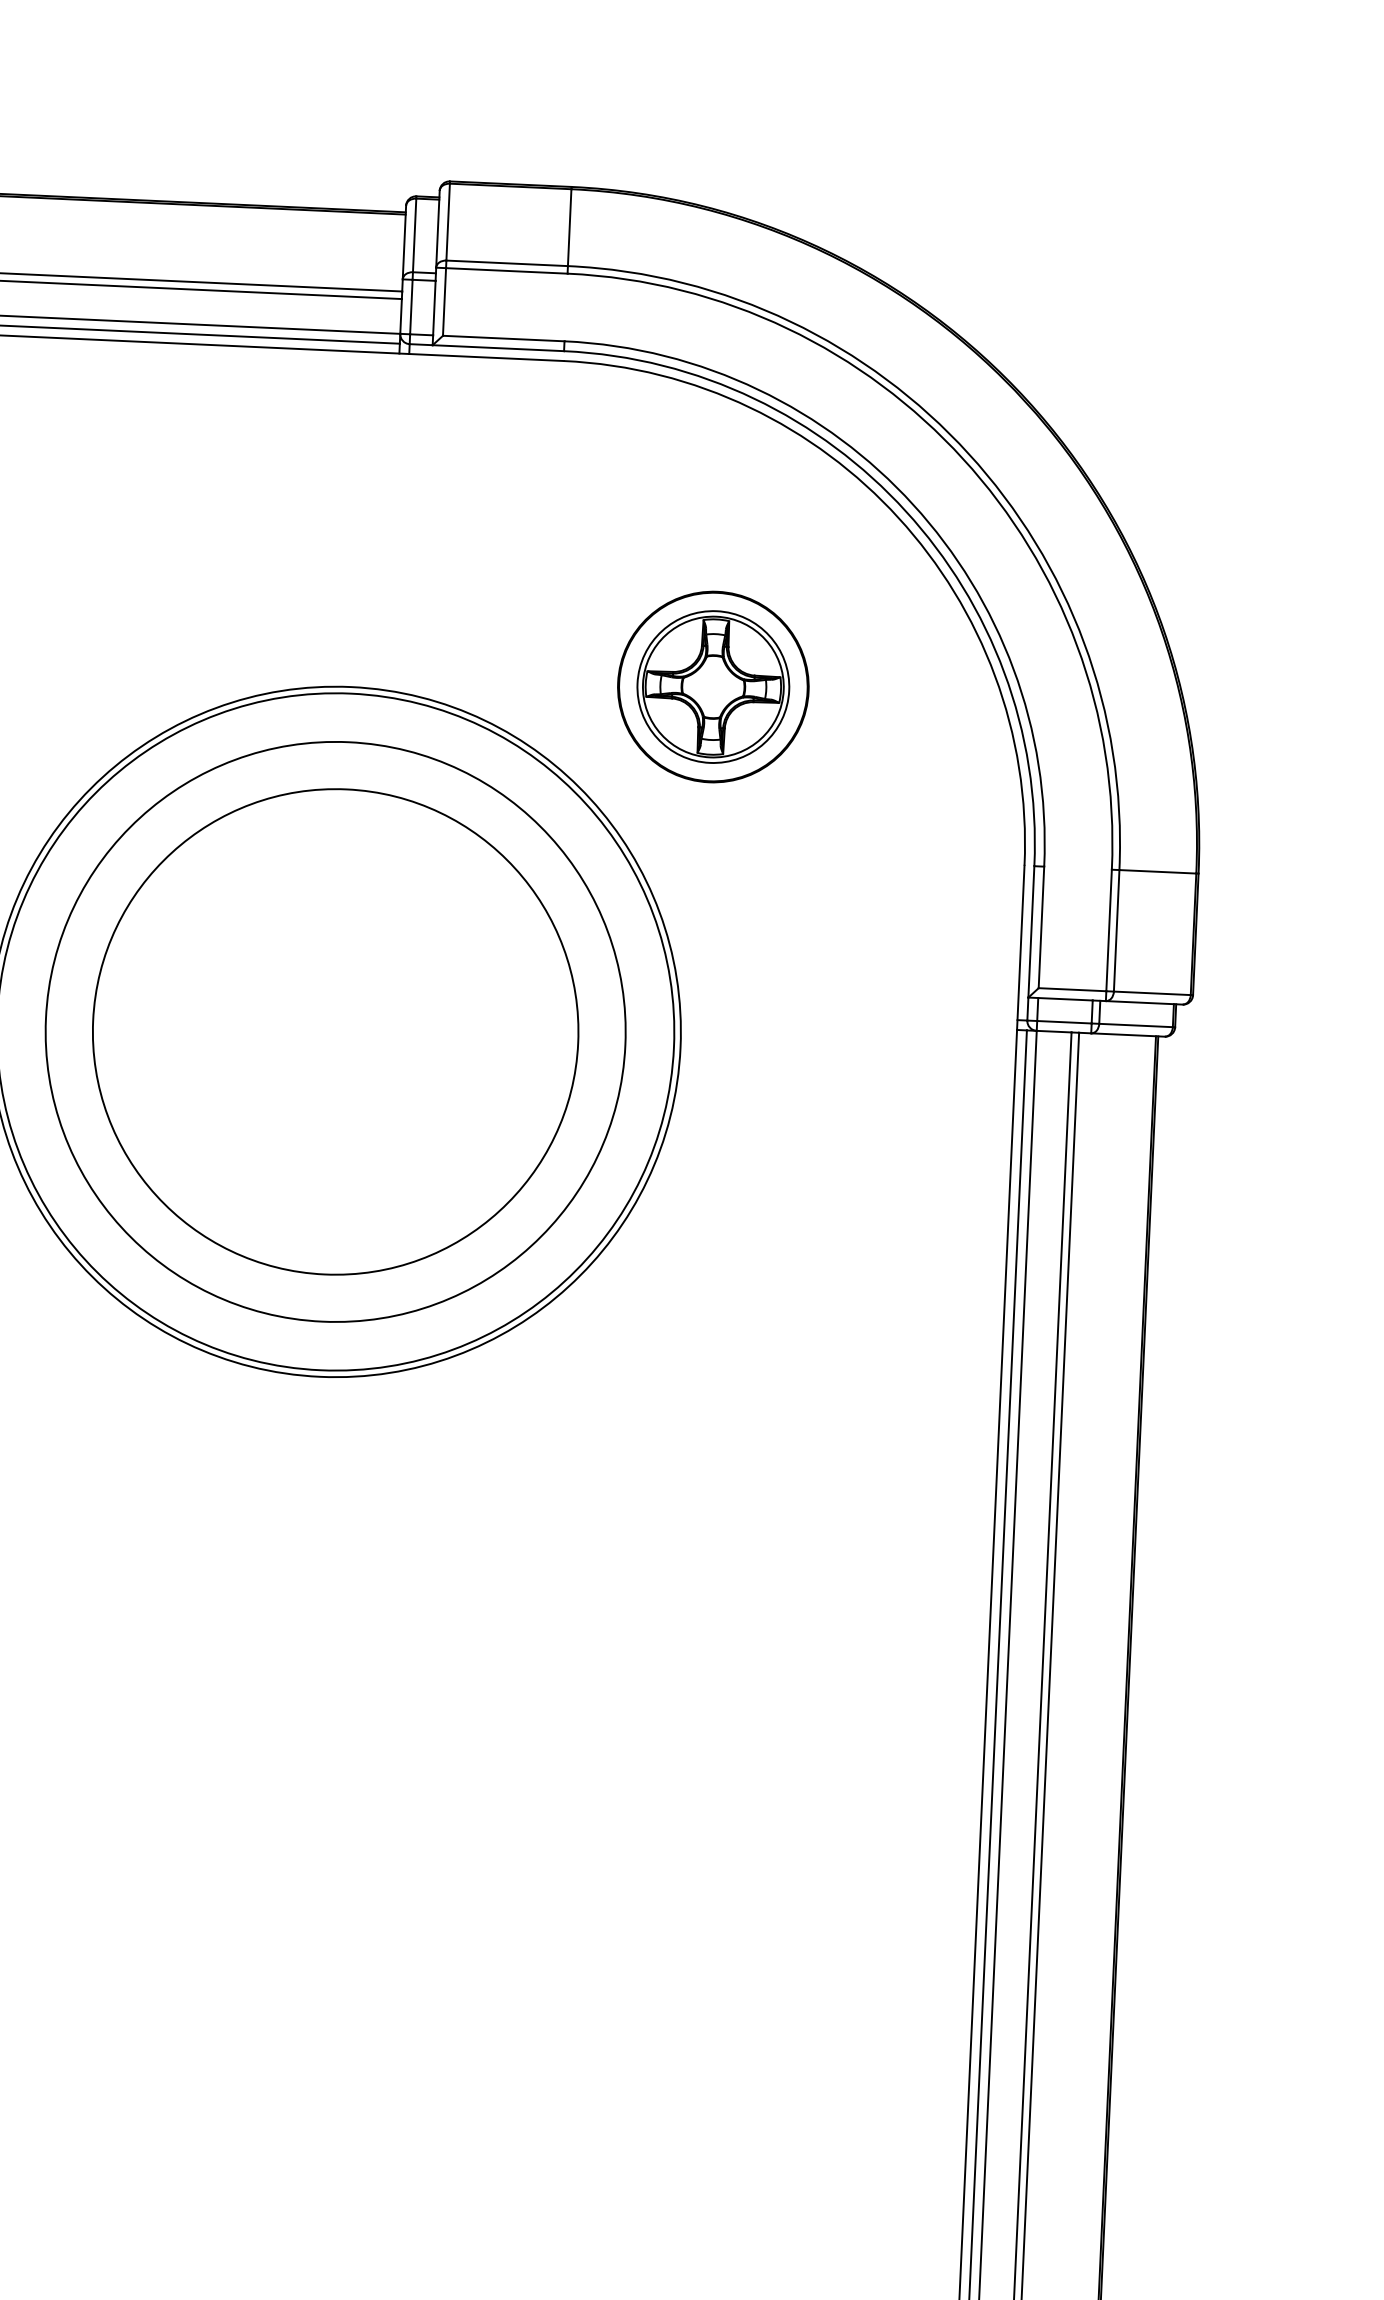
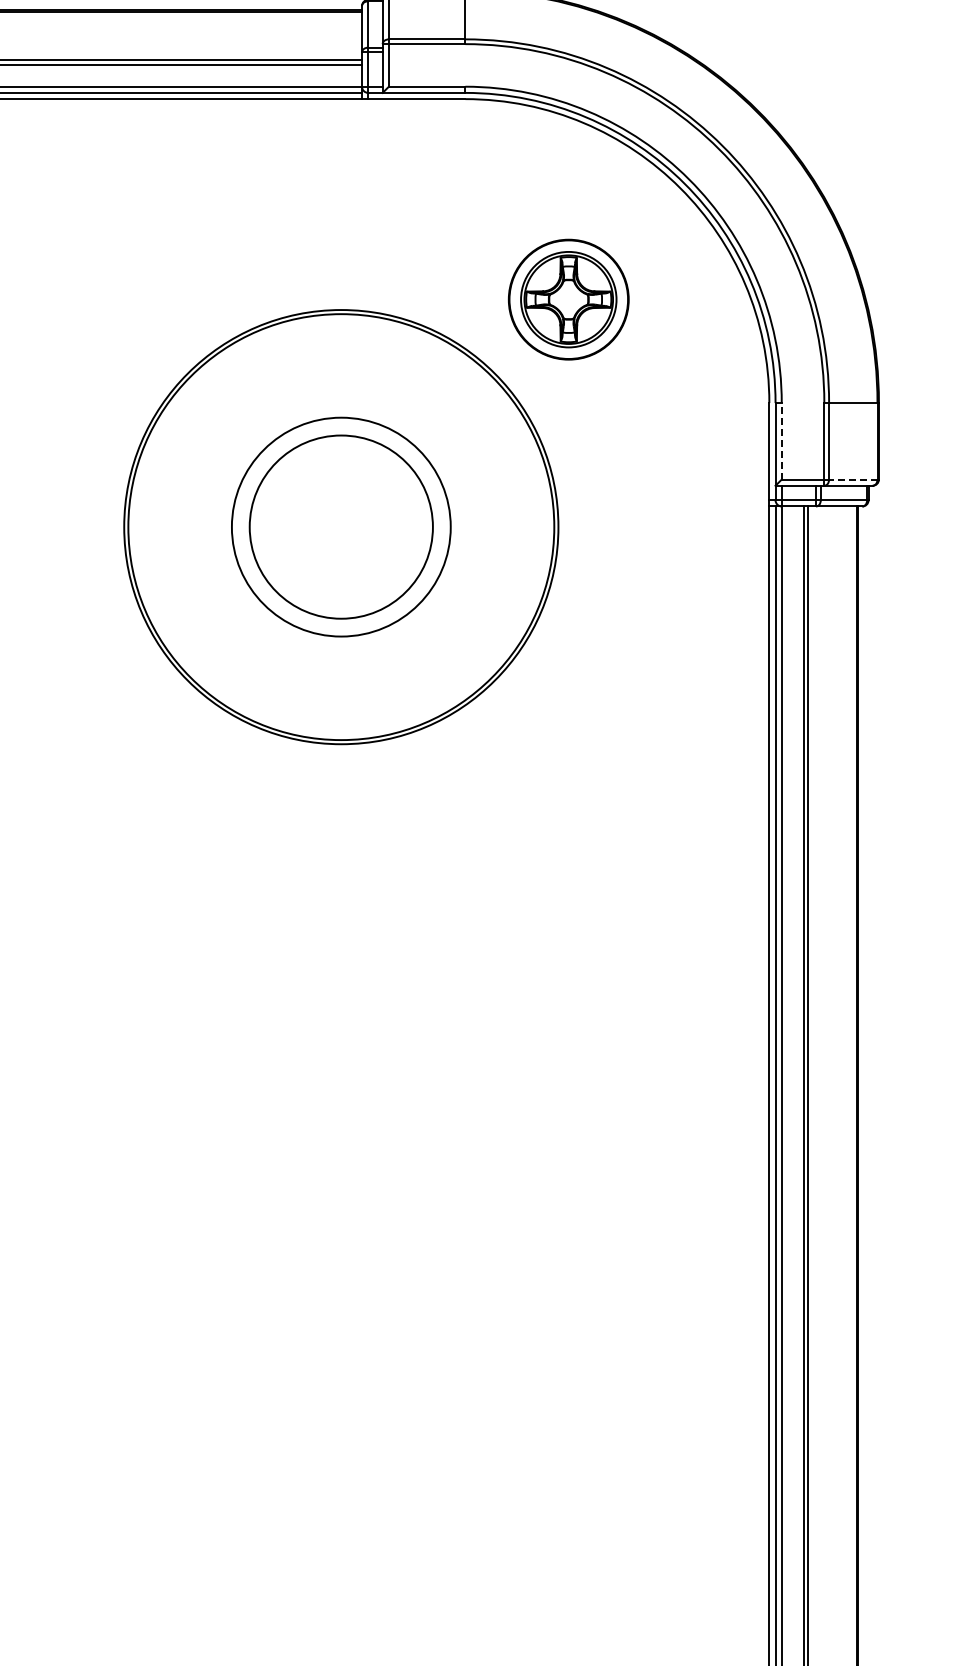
line: (1041, 926) -> (781, 440), solid -> dashed
line: (1151, 993) -> (852, 479), solid -> dashed
circle: (334, 1030) -> (340, 526), size x0.6
circle: (335, 1030) -> (341, 526), size x0.6

